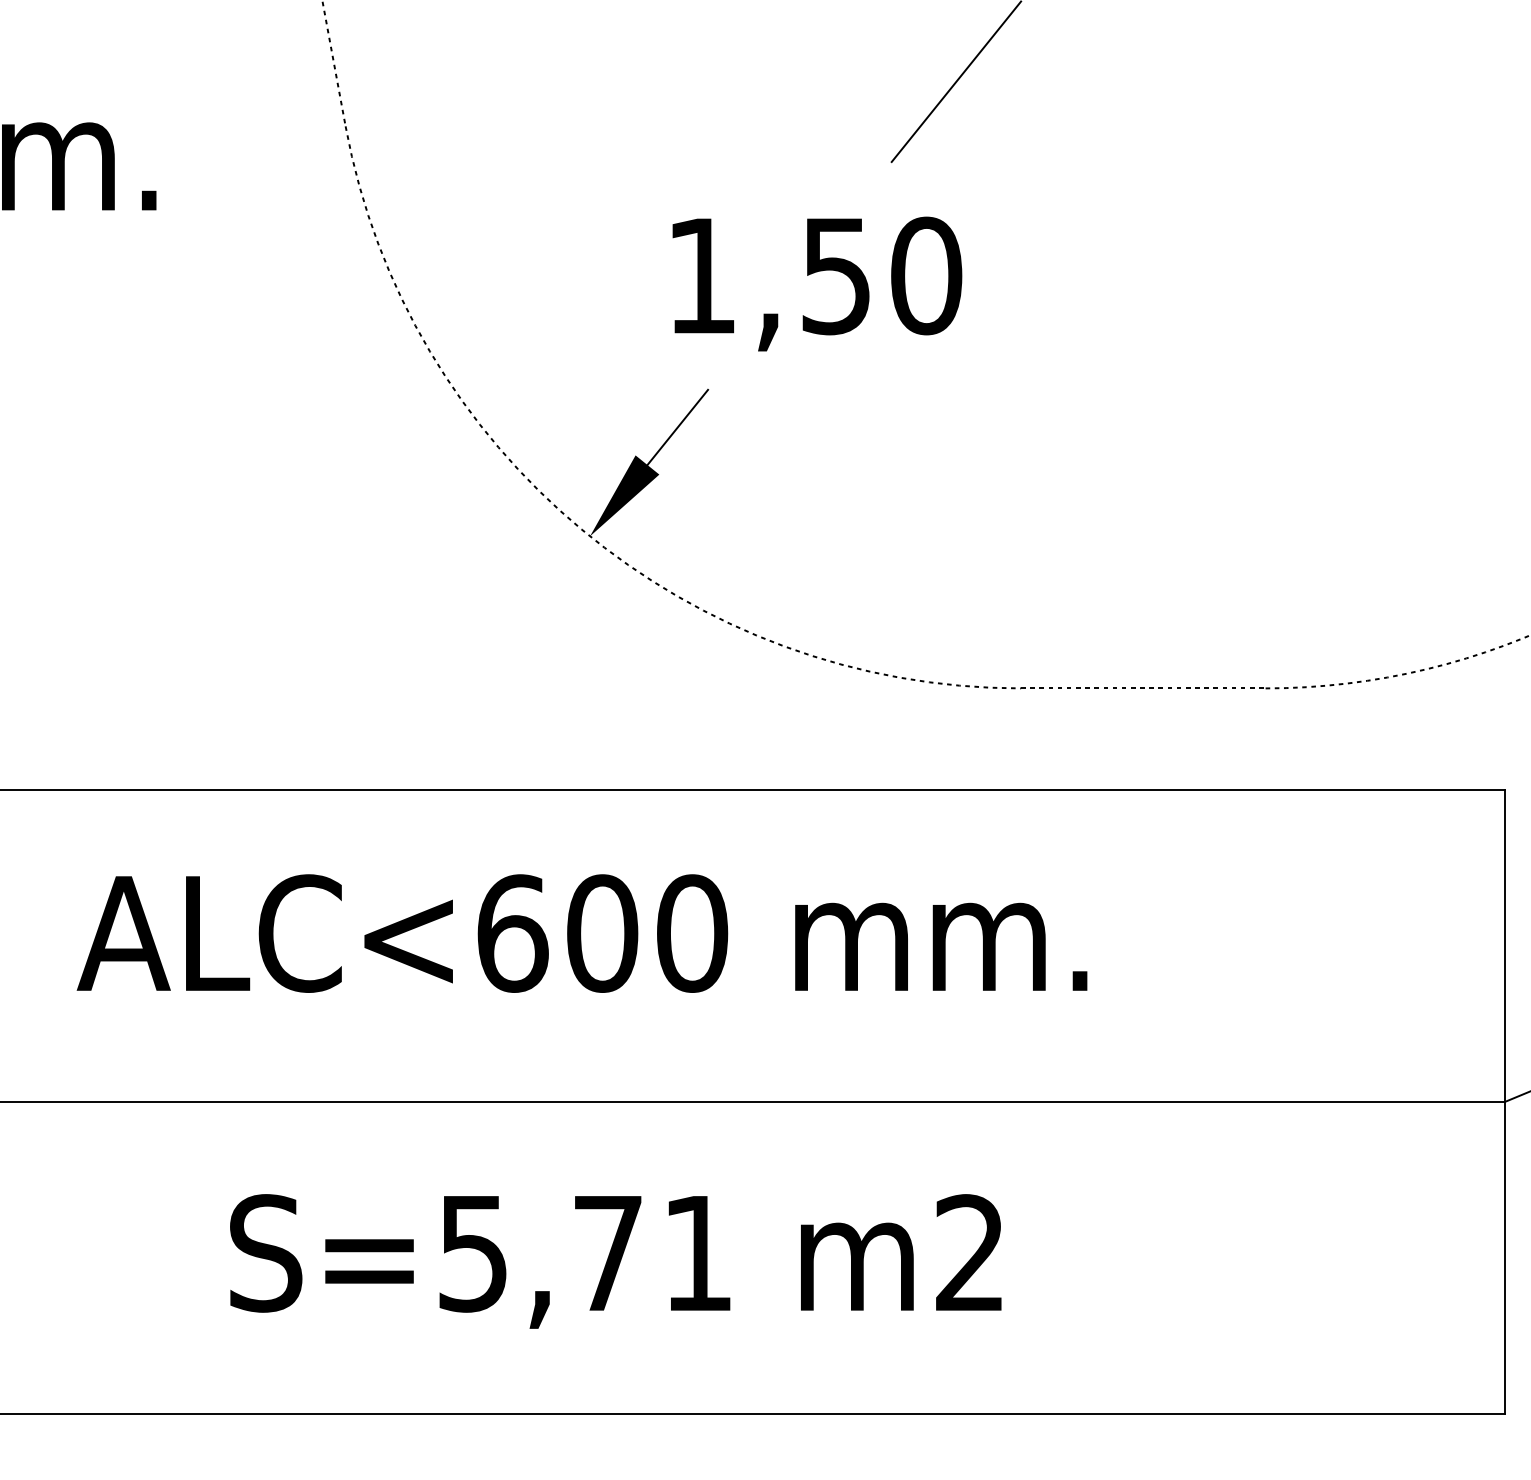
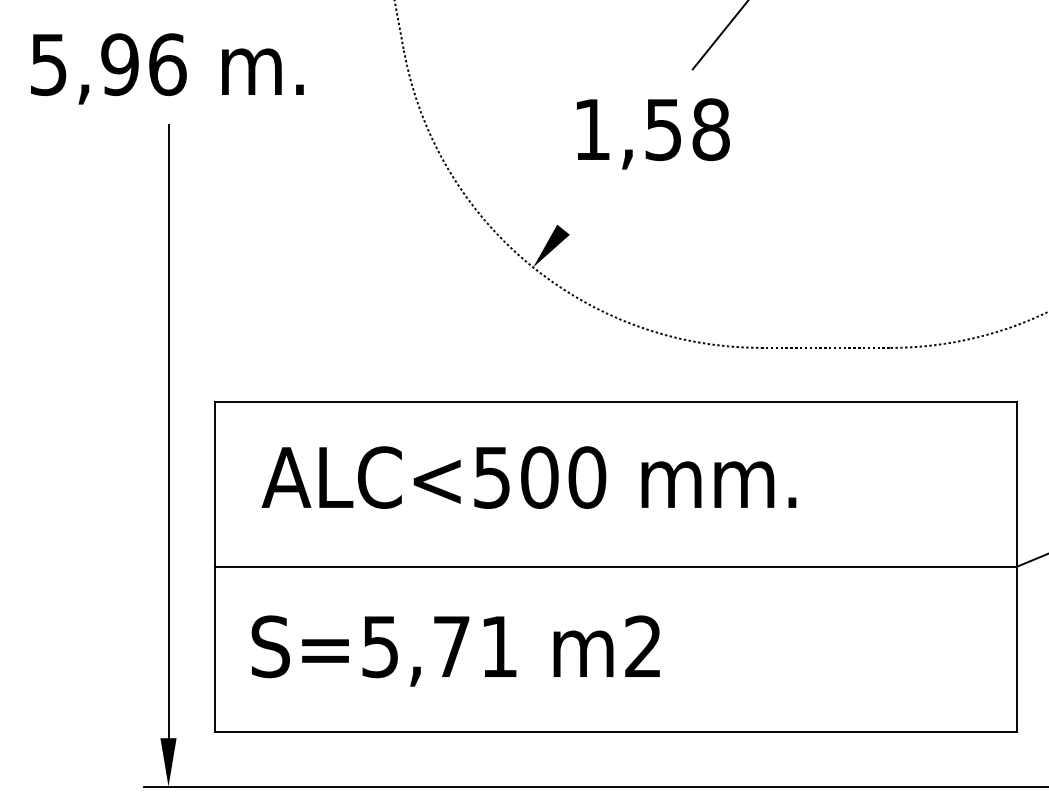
text: (927, 275) -> (711, 129), 1,50 -> 1,58
line: (677, 426) -> (579, 209), removed
text: (513, 933) -> (492, 477), ALC<600 -> ALC<500
text: (615, 1260) -> (455, 650), moved

